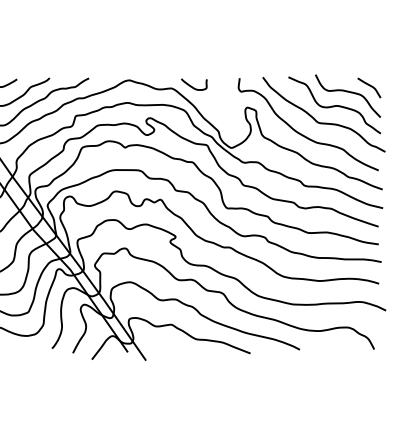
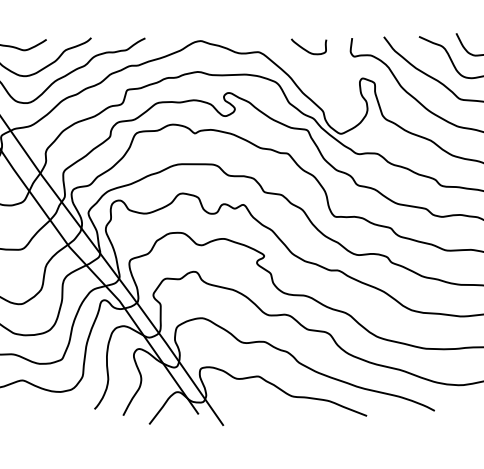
curve: (192, 86) -> (306, 49), moved

